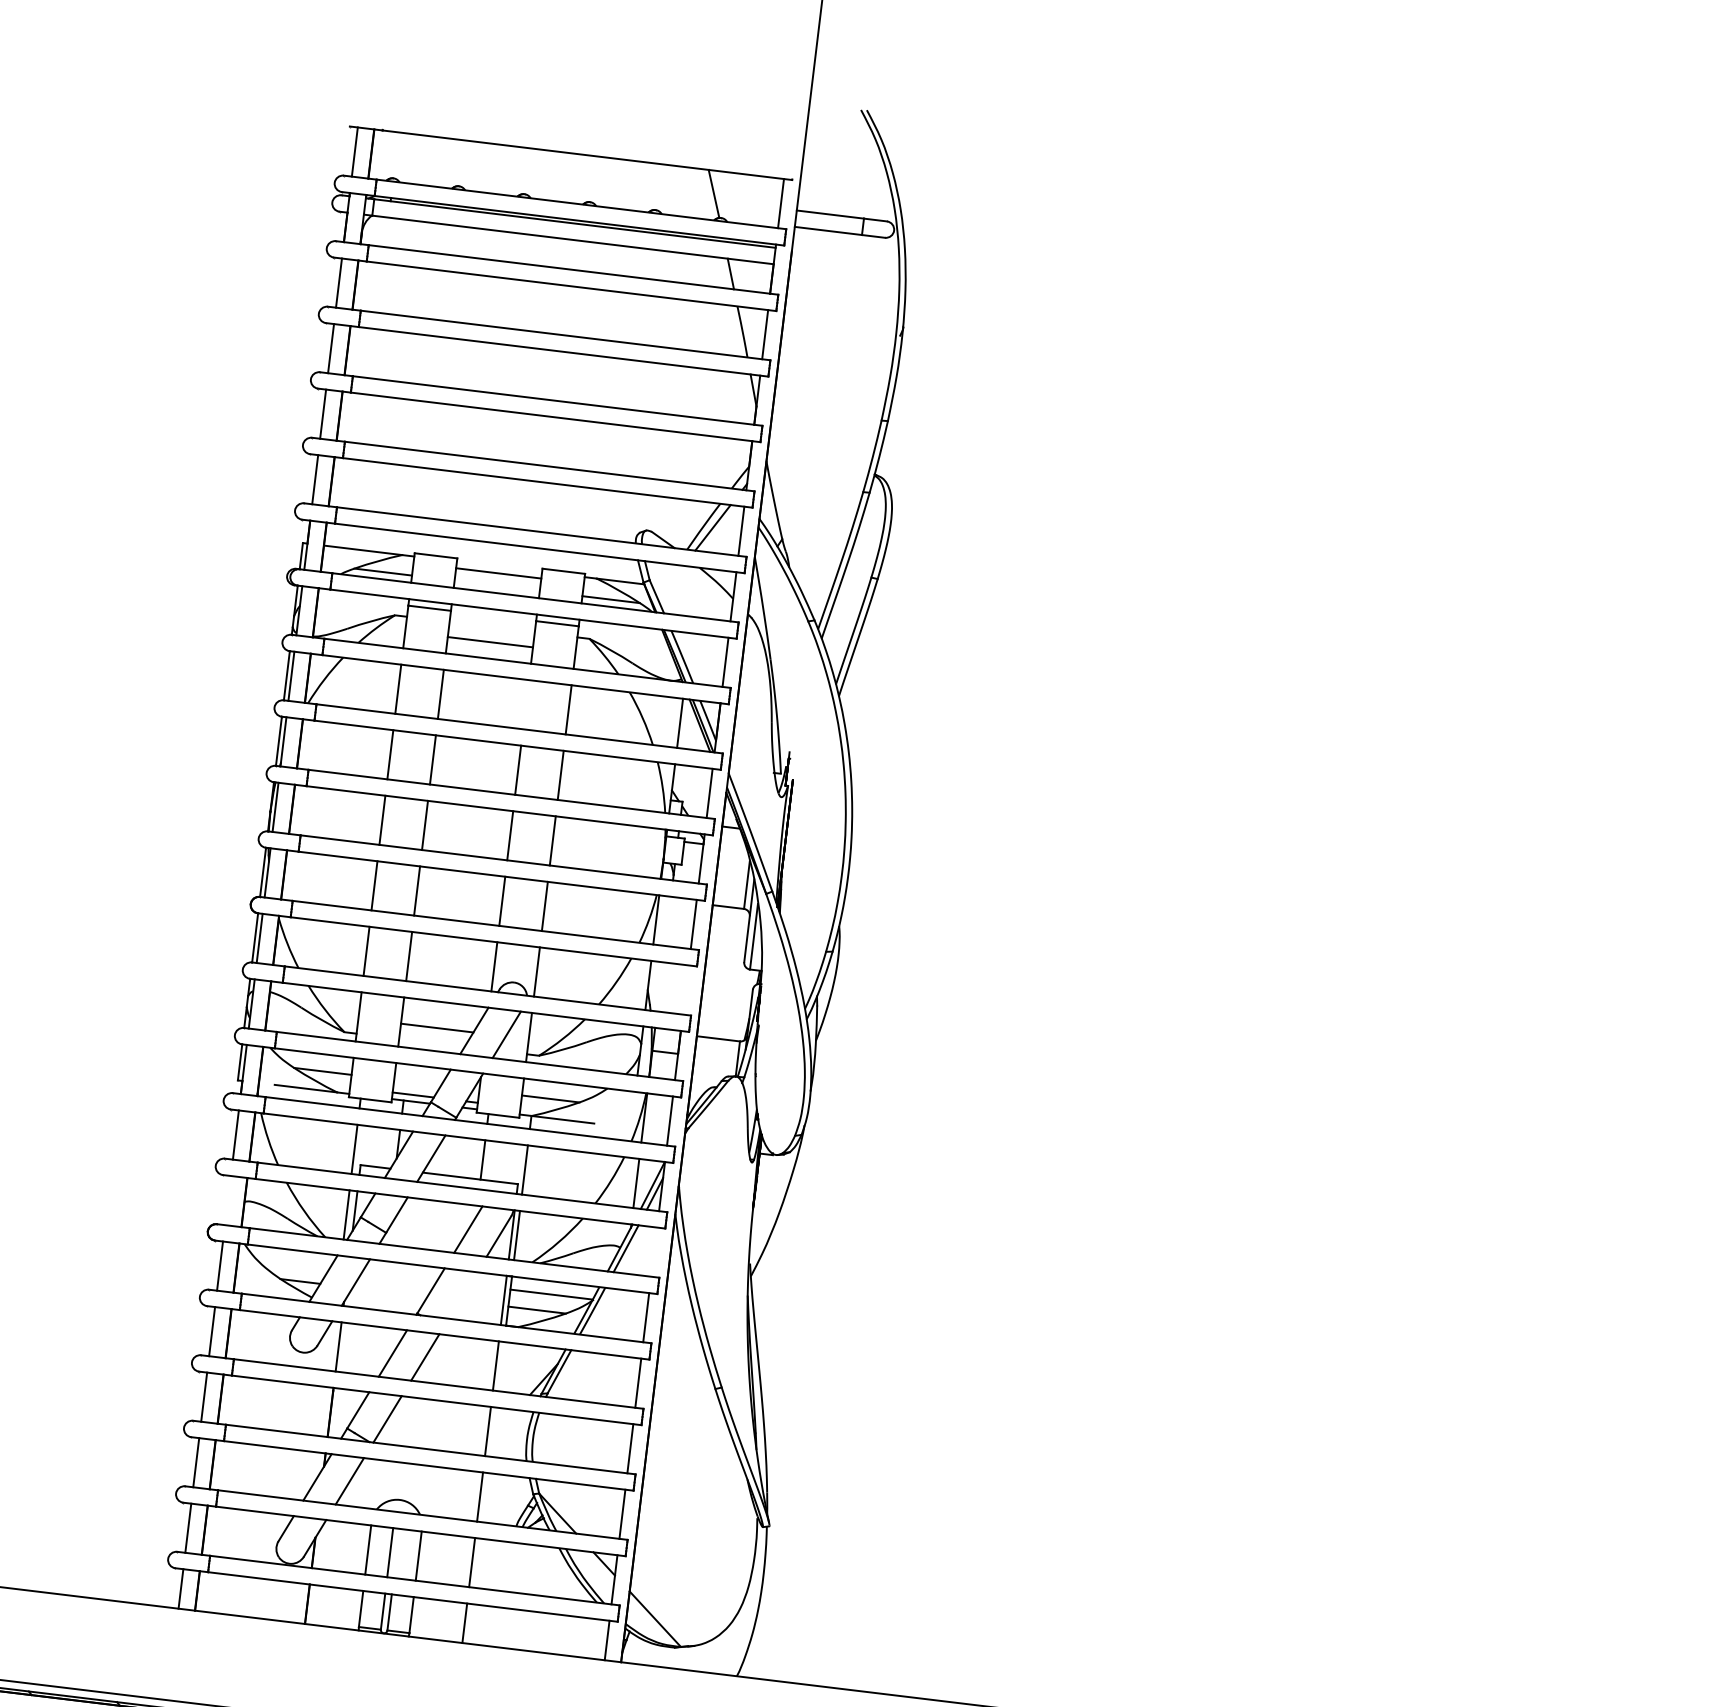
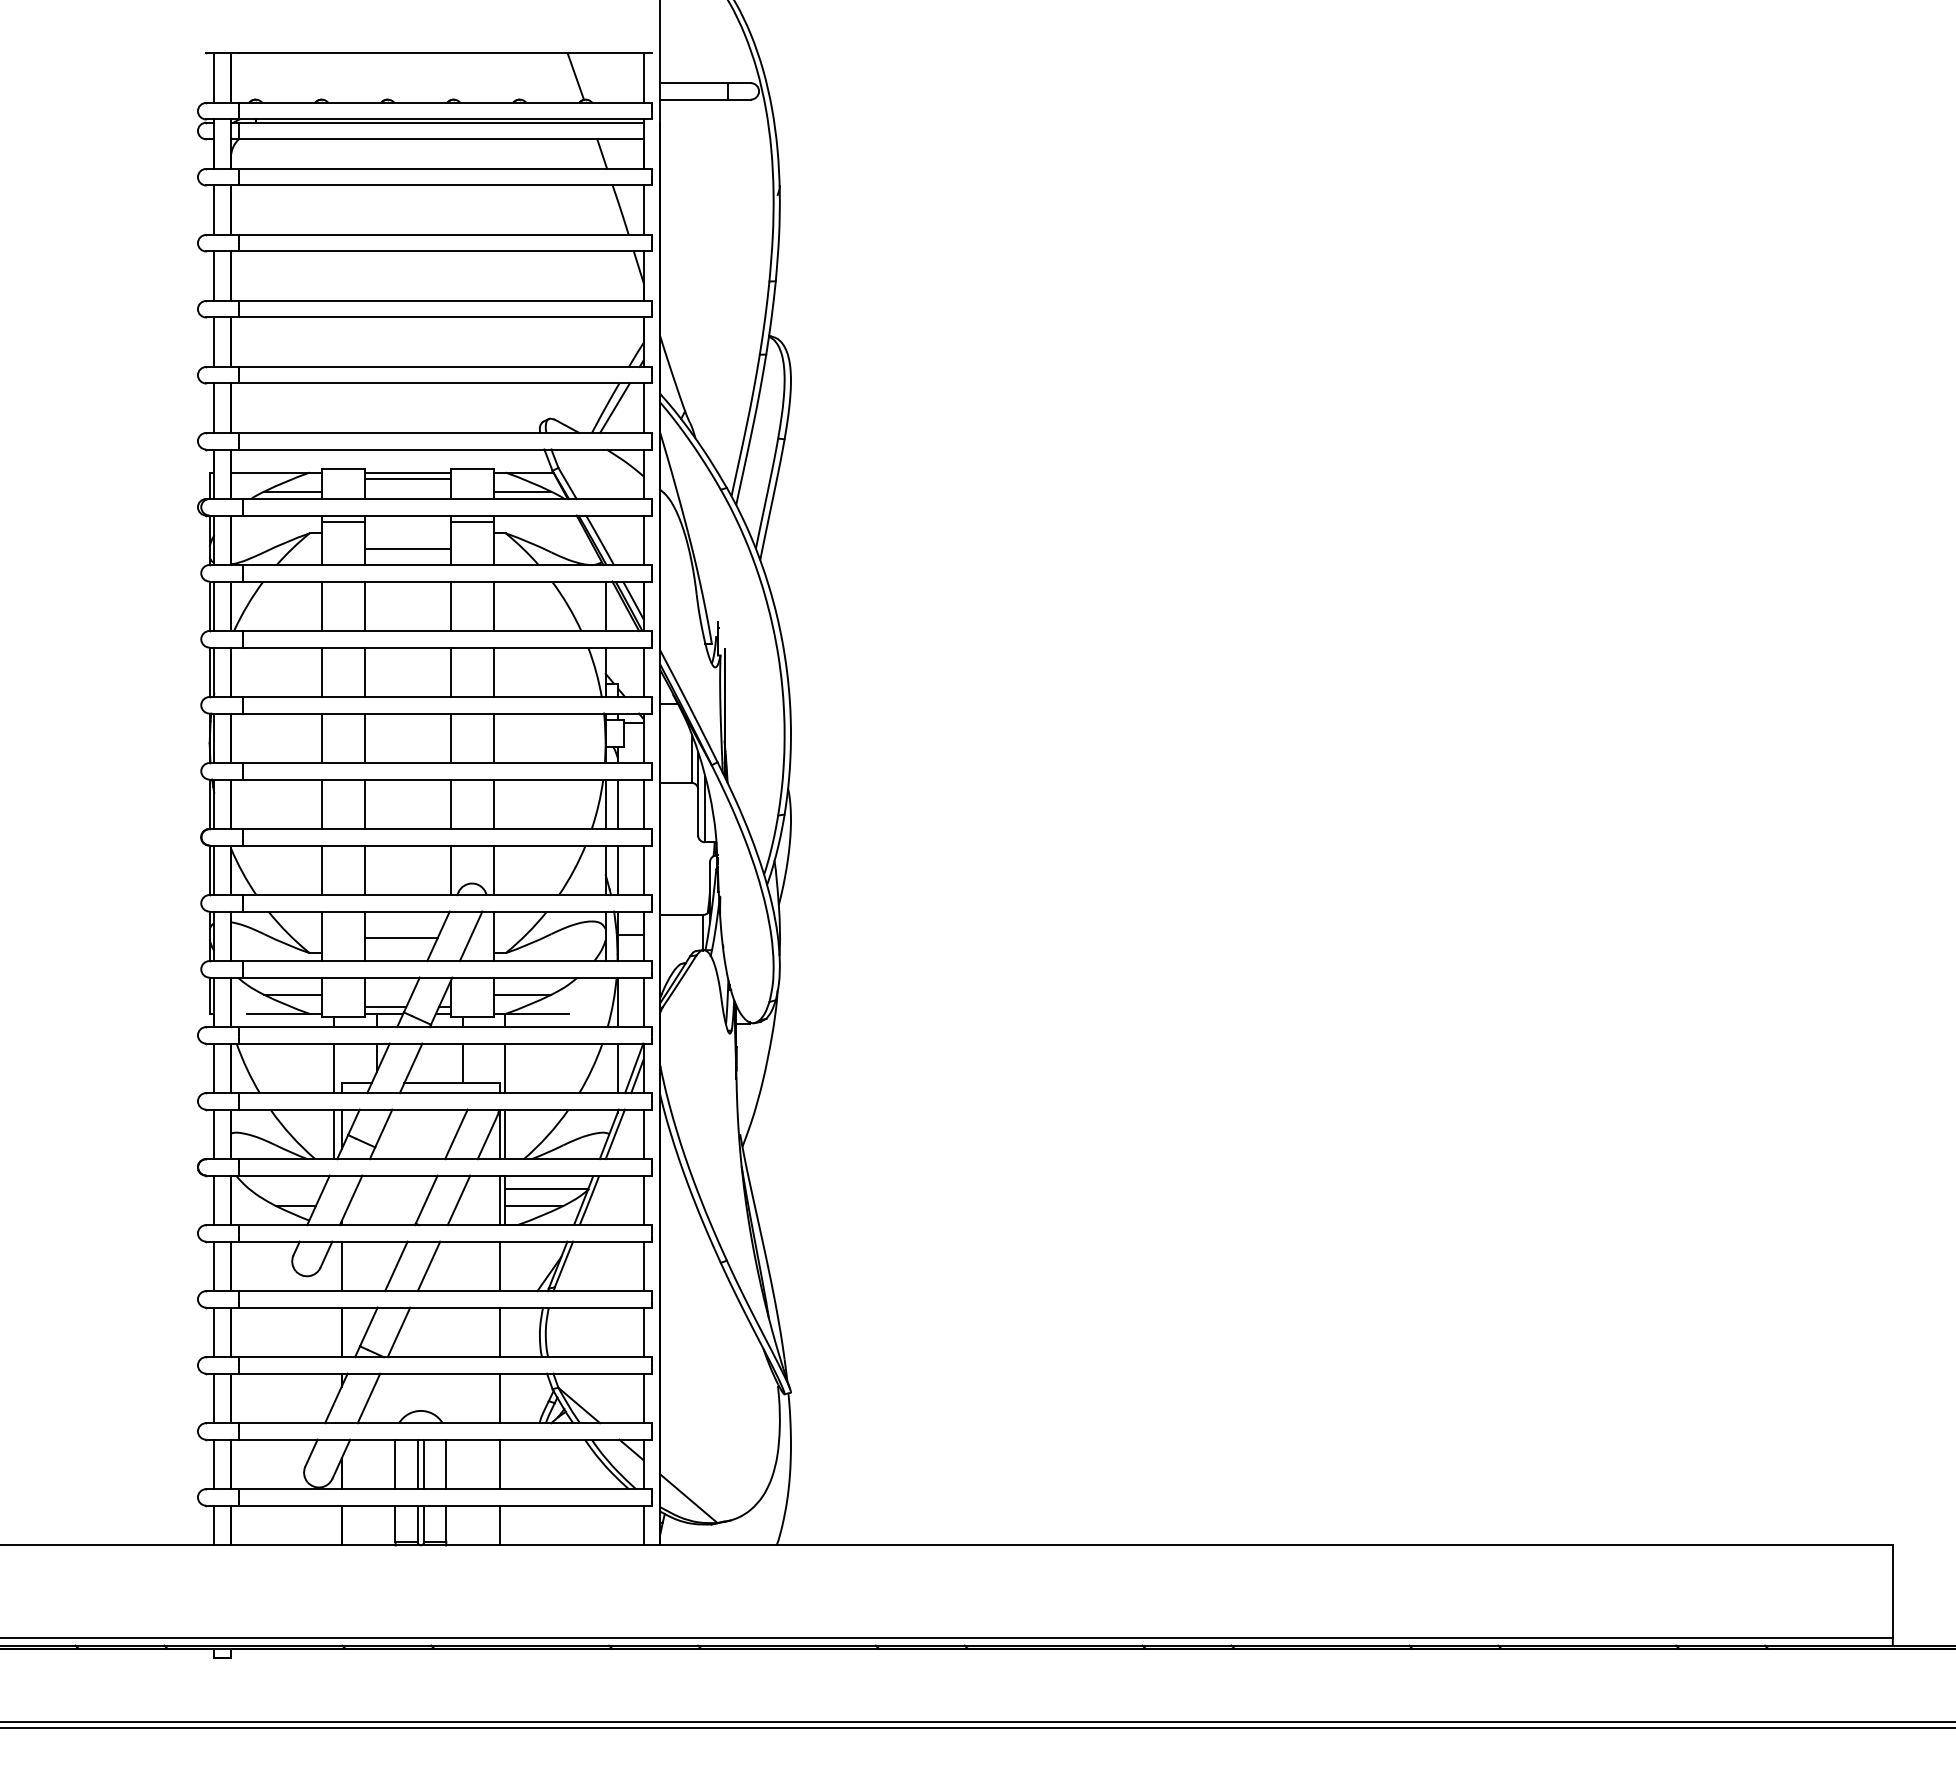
line: (499, 566) -> (407, 472), added
line: (525, 704) -> (450, 606), added
line: (667, 921) -> (617, 804), added
line: (659, 987) -> (617, 870), added
line: (685, 990) -> (643, 870), added
line: (228, 1200) -> (214, 1134), added
line: (654, 1252) -> (643, 1134), added
line: (462, 1295) -> (458, 1200), added
line: (397, 1553) -> (424, 1464), added

